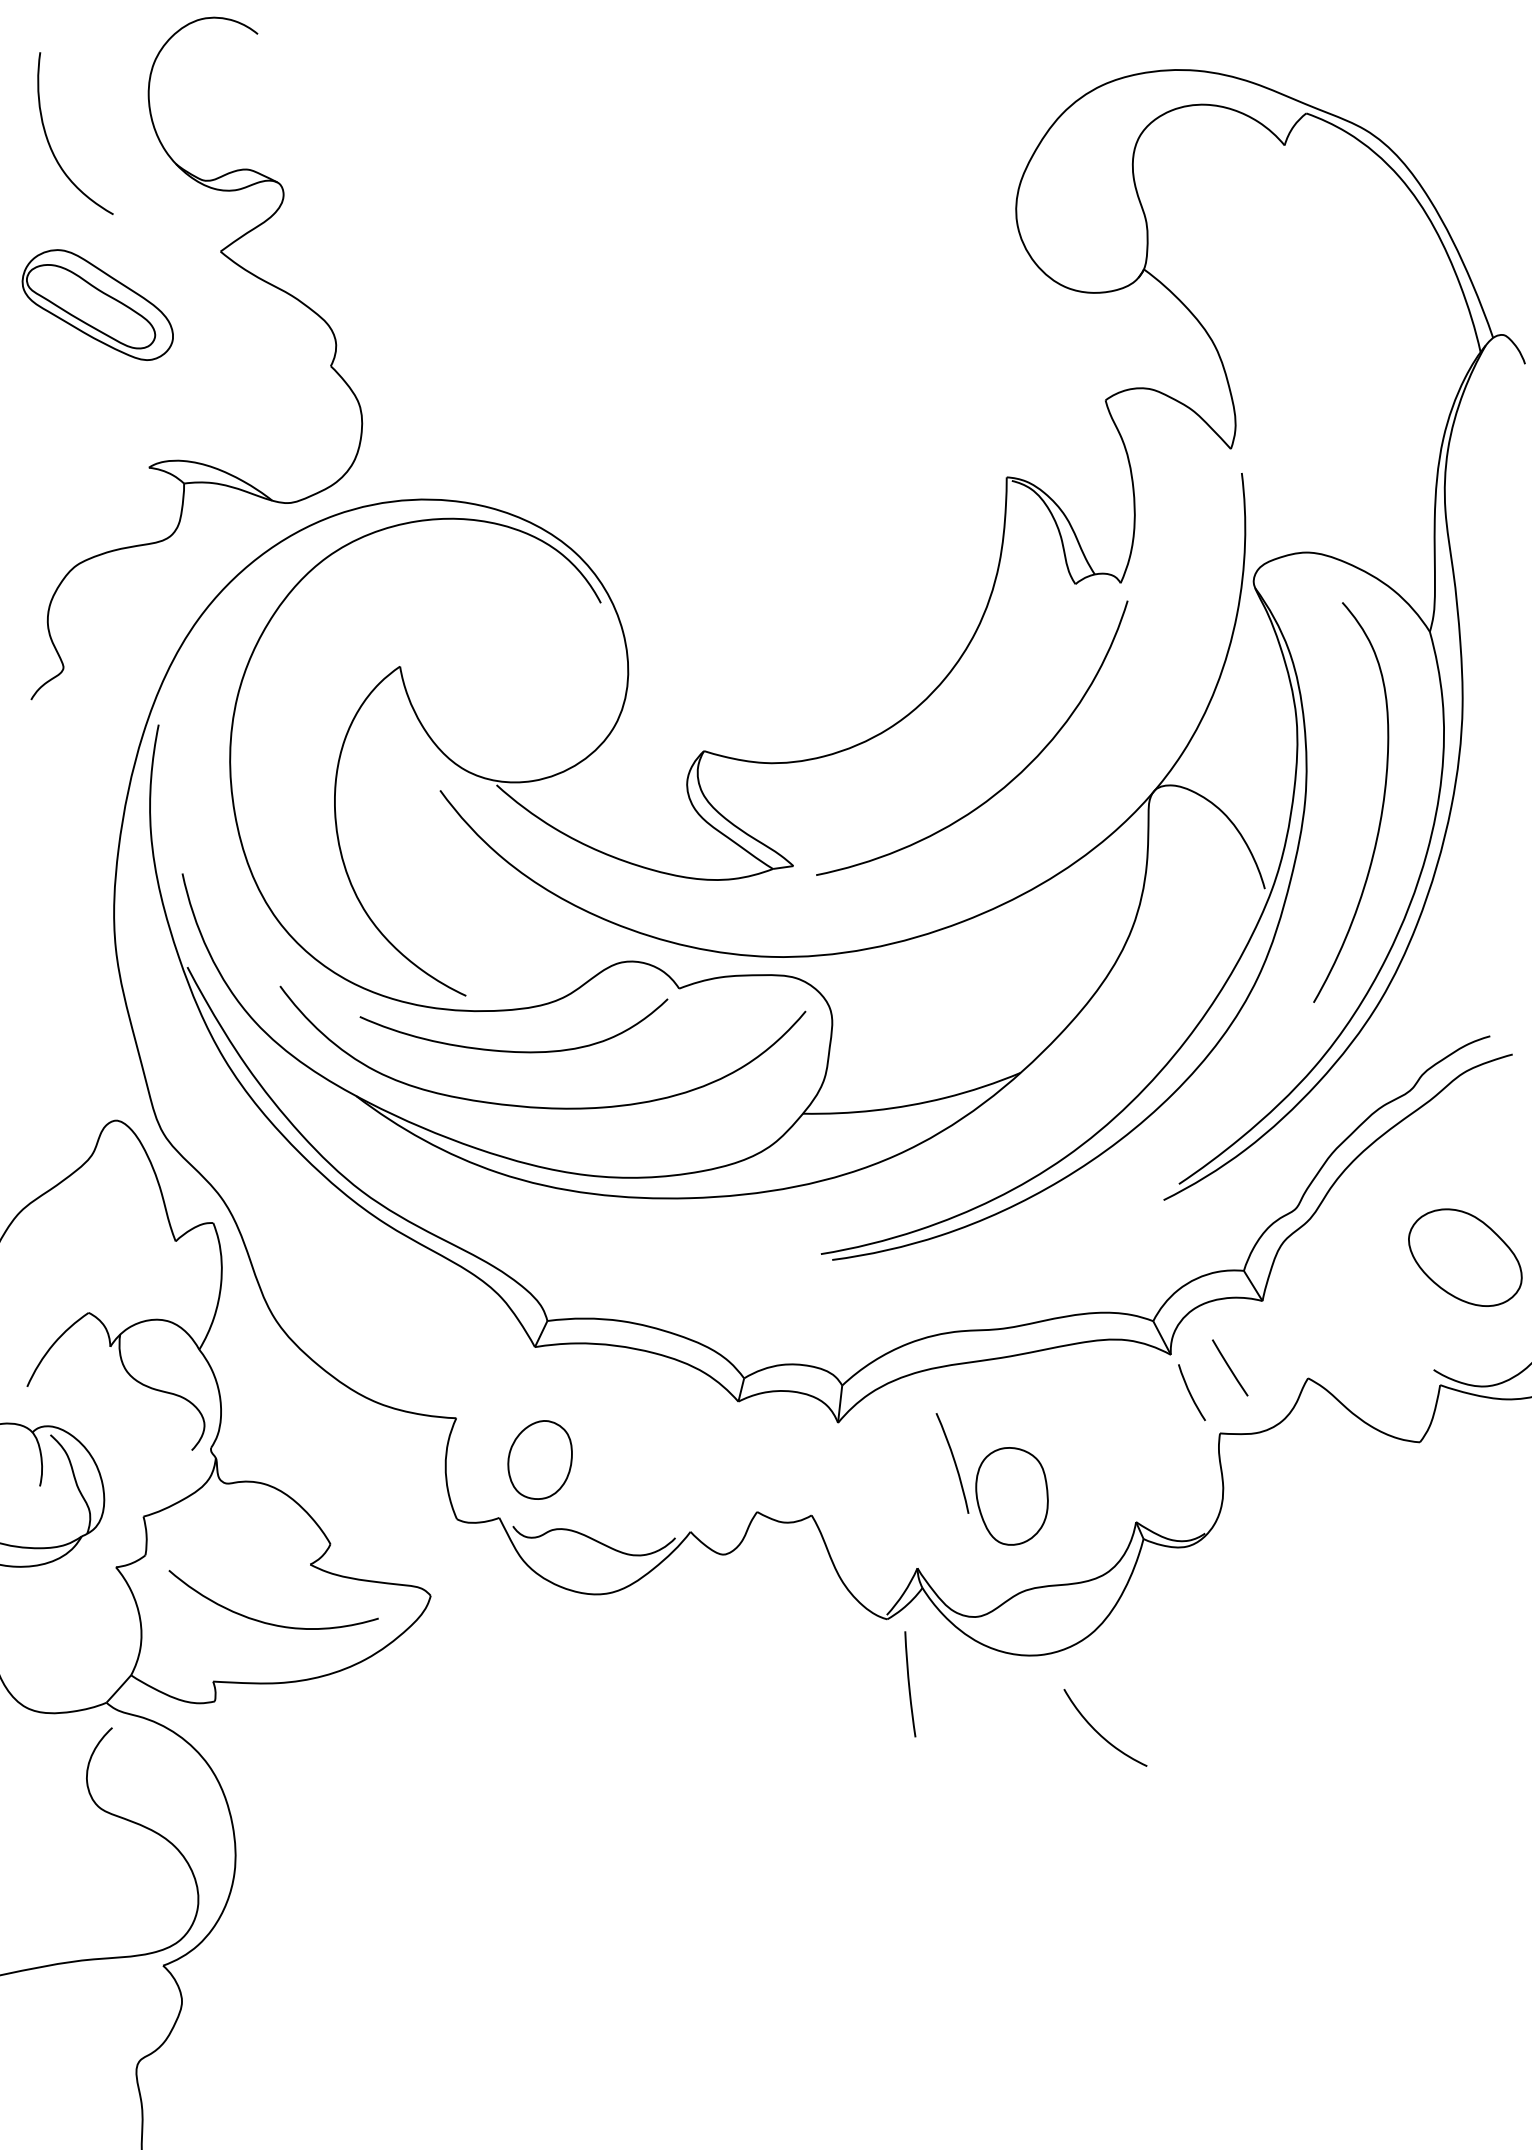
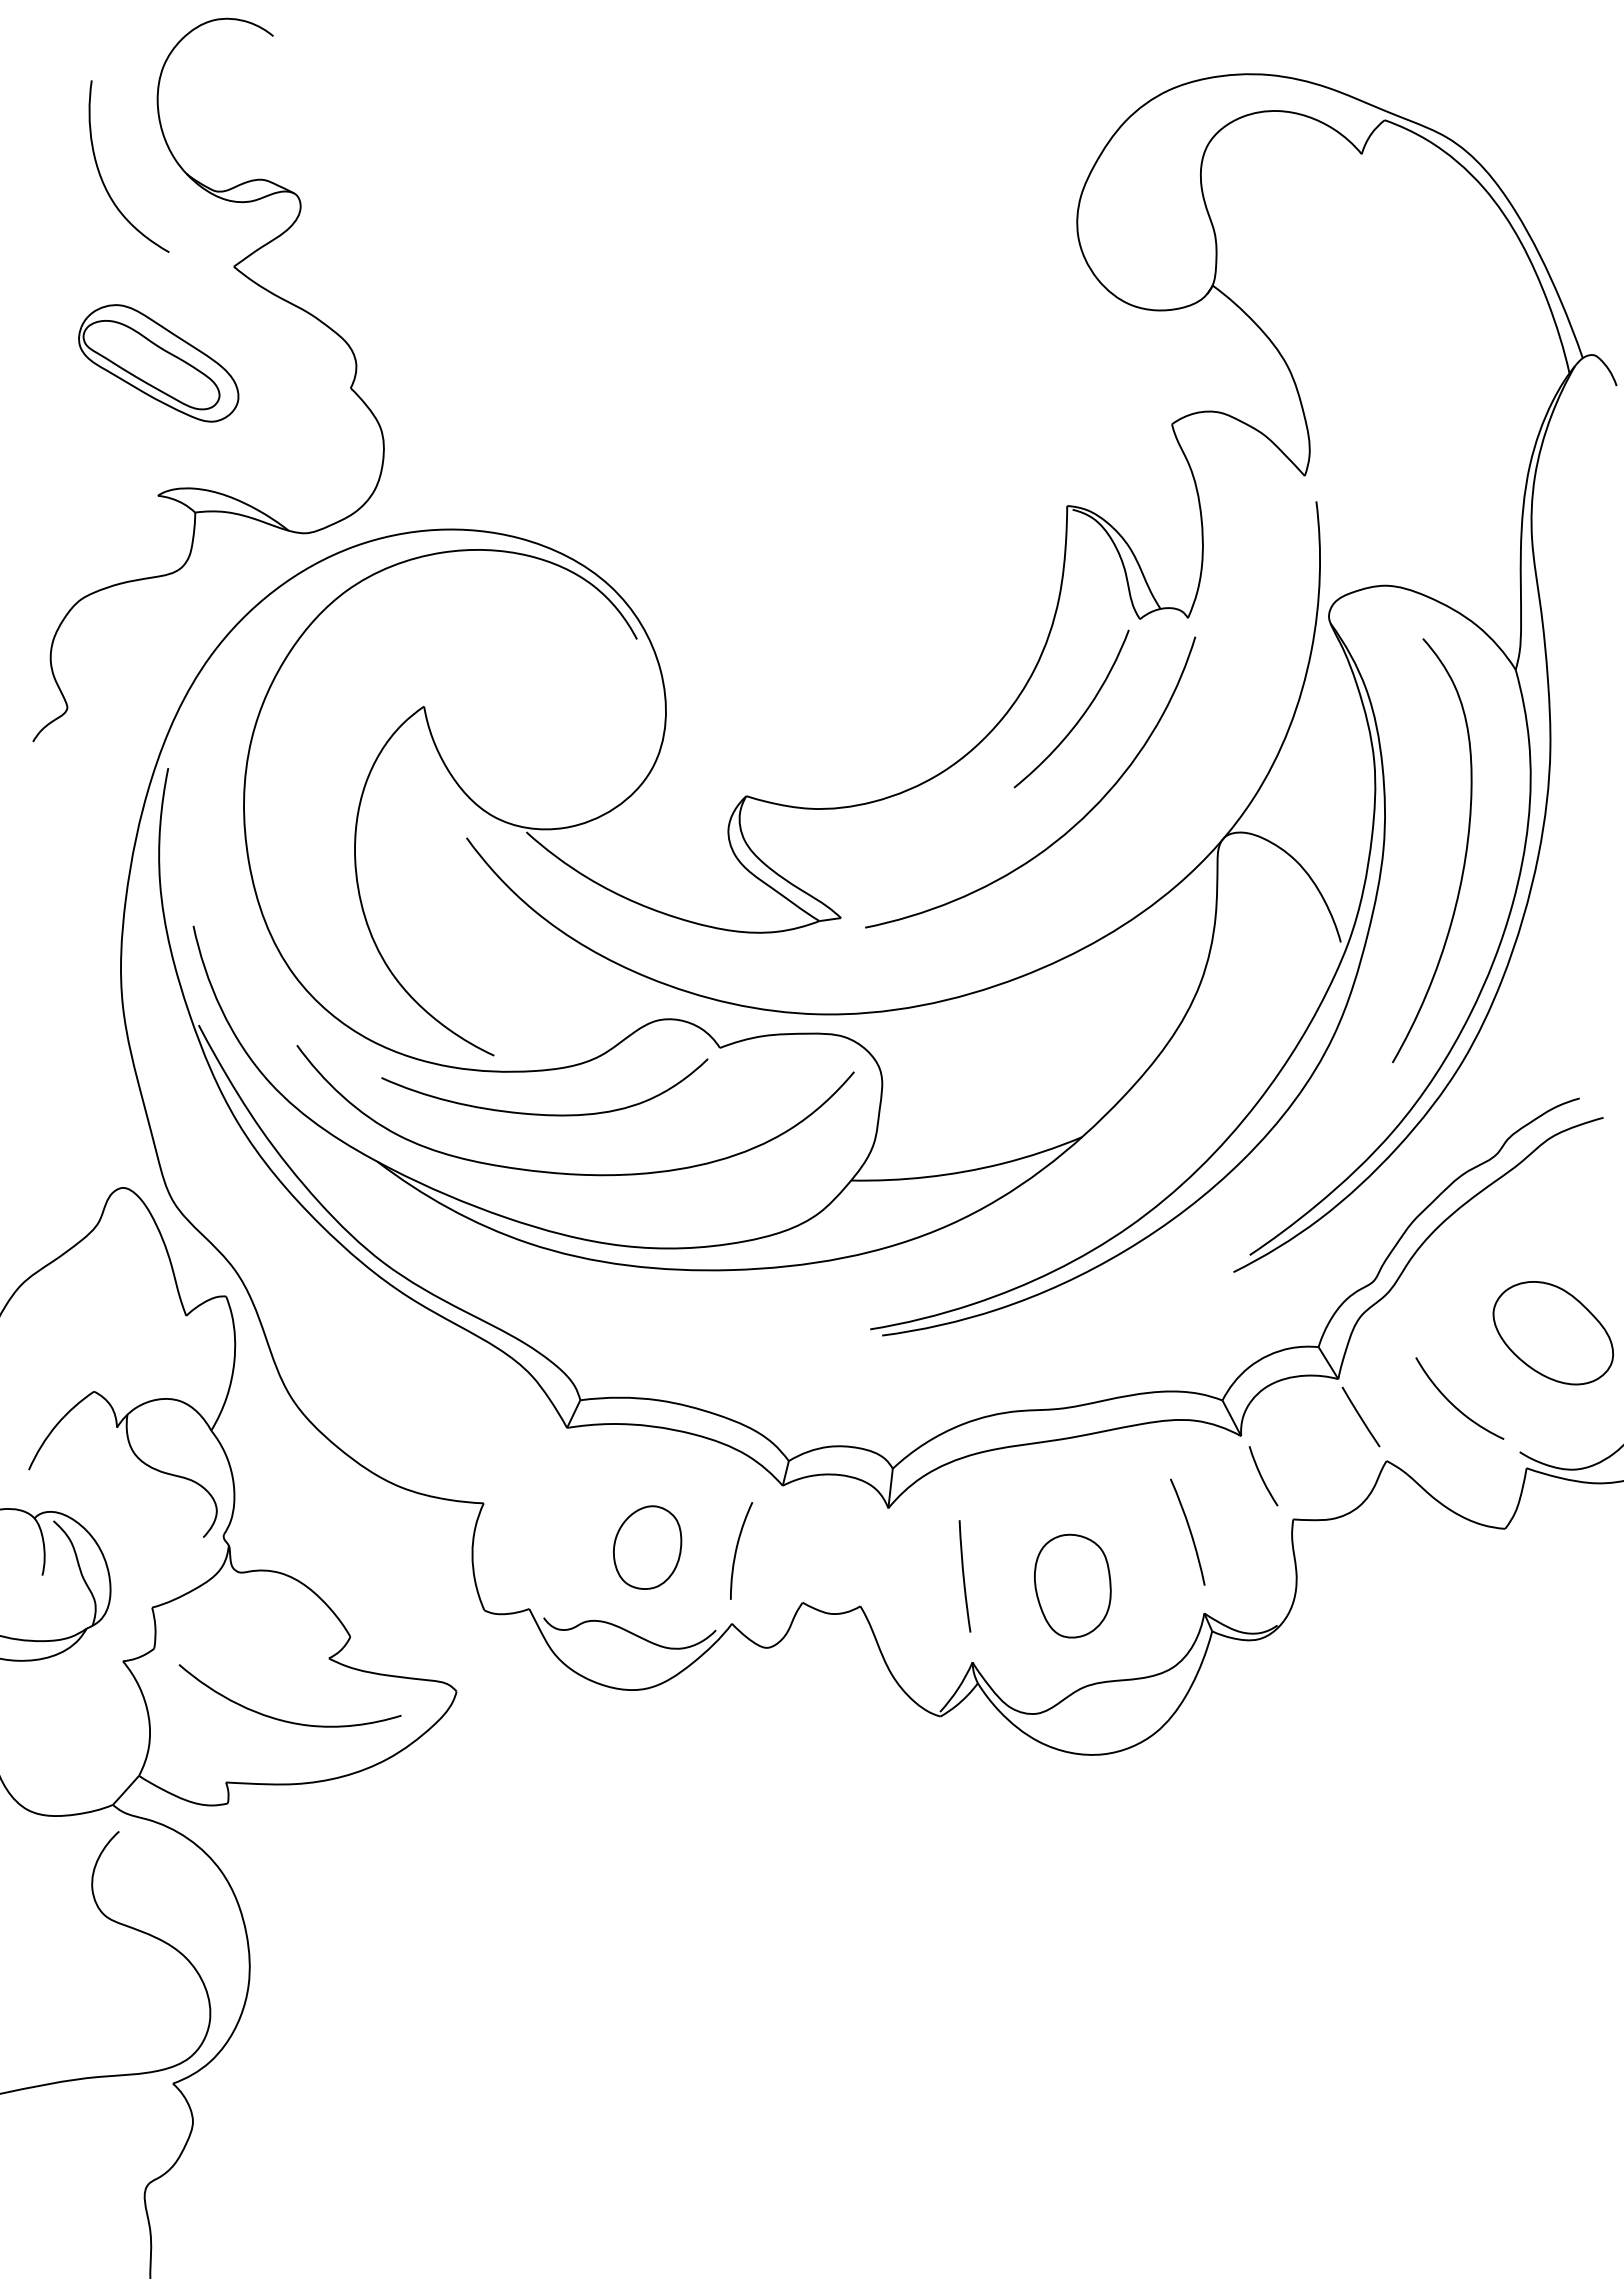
curve: (49, 141) -> (101, 175), moved
part: (97, 305) -> (158, 363), moved
curve: (1020, 674) -> (1081, 715), added
line: (1229, 1367) -> (1360, 1416), moved
part: (540, 1459) -> (647, 1547), moved
curve: (695, 1461) -> (737, 1549), added
curve: (954, 1462) -> (1189, 1531), moved
curve: (909, 1684) -> (964, 1576), moved
curve: (1099, 1733) -> (1453, 1404), moved

